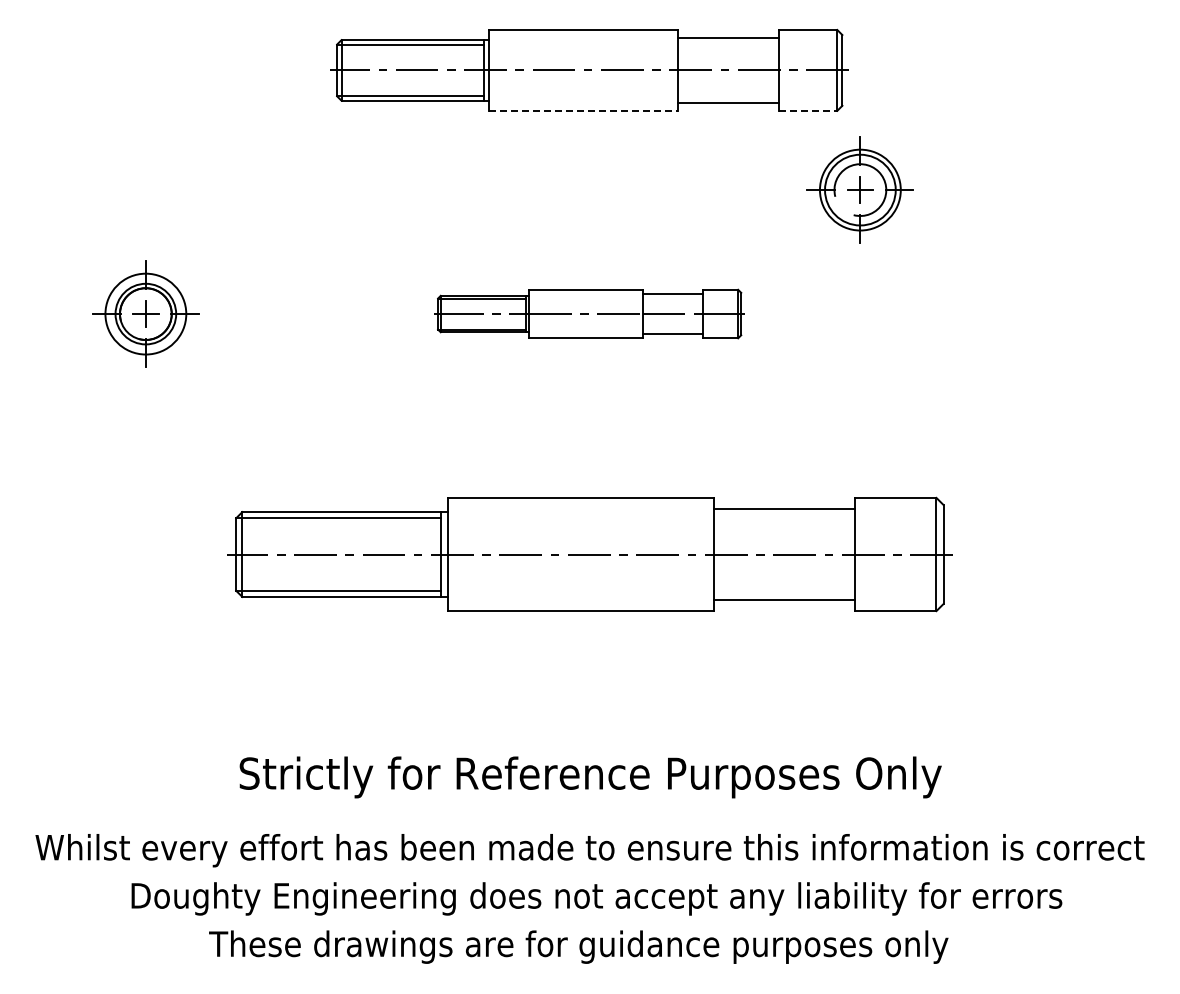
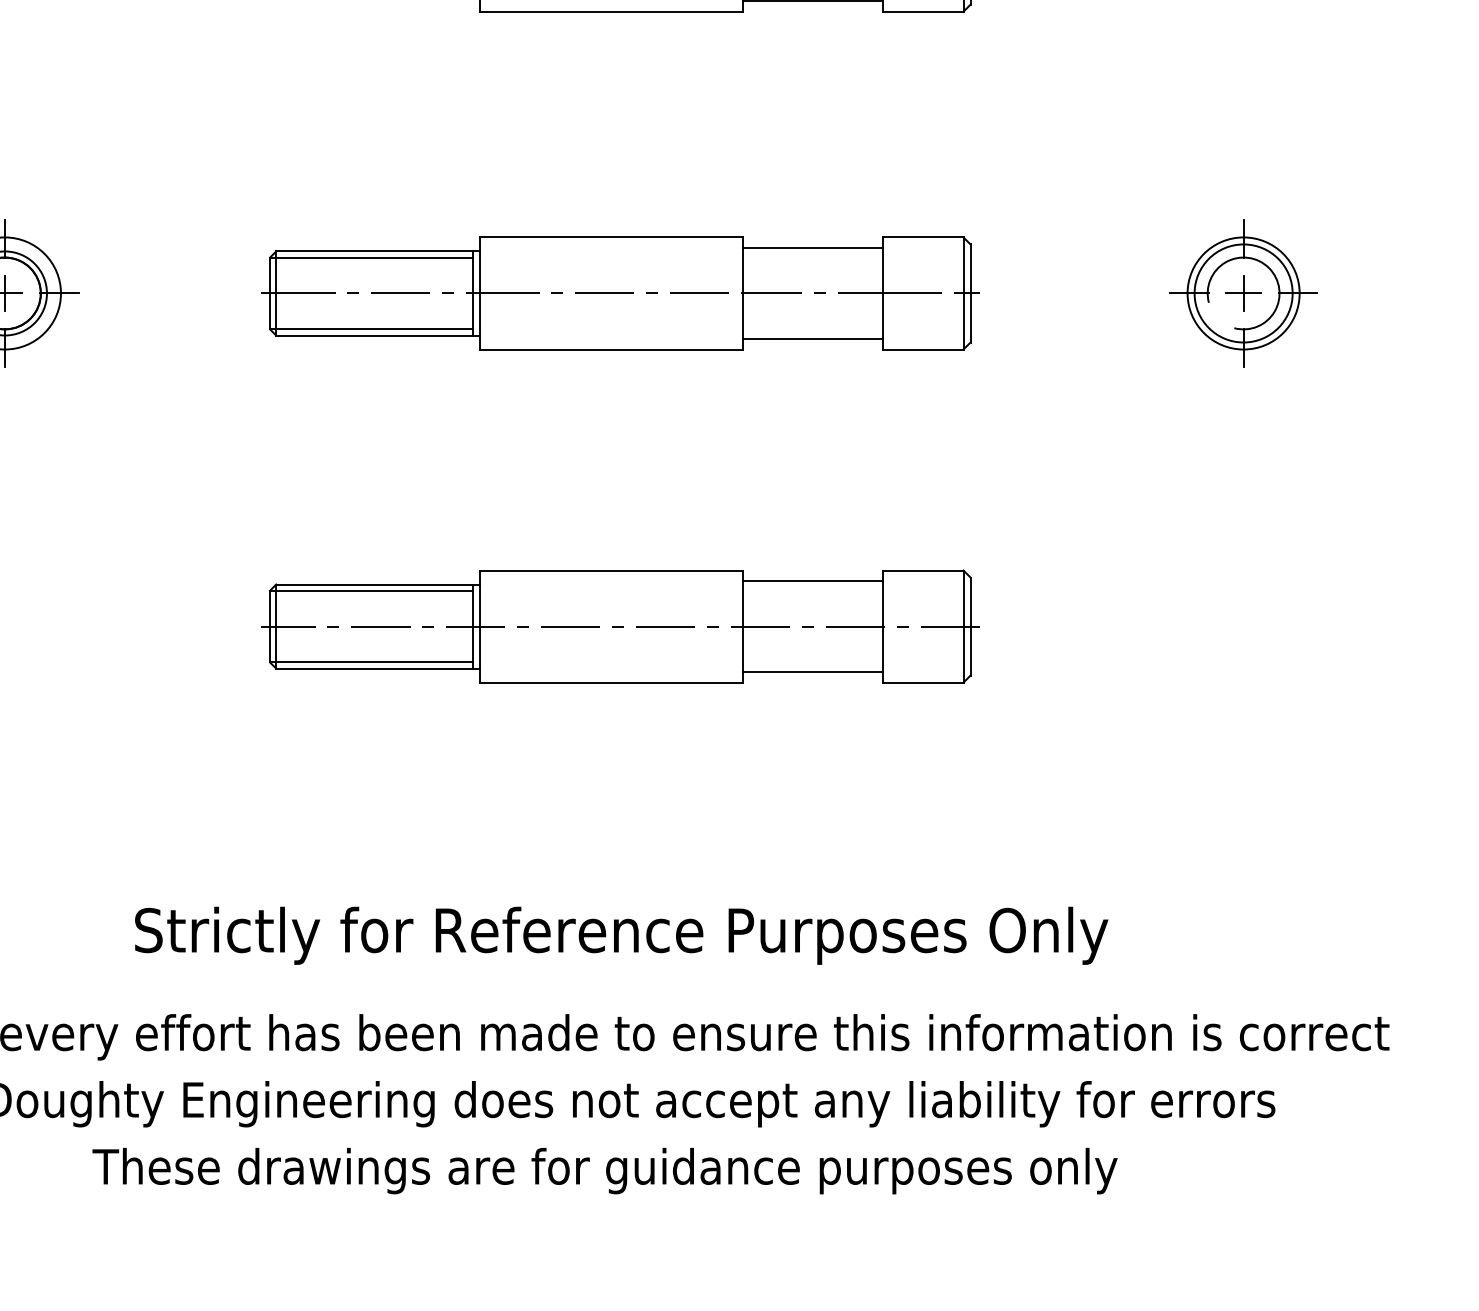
line: (583, 110) -> (611, 11), dashed -> solid
line: (808, 110) -> (923, 11), dashed -> solid
part: (859, 189) -> (1242, 292), moved
part: (589, 313) -> (619, 292), size x1.67
part: (589, 553) -> (619, 625), size x0.71

